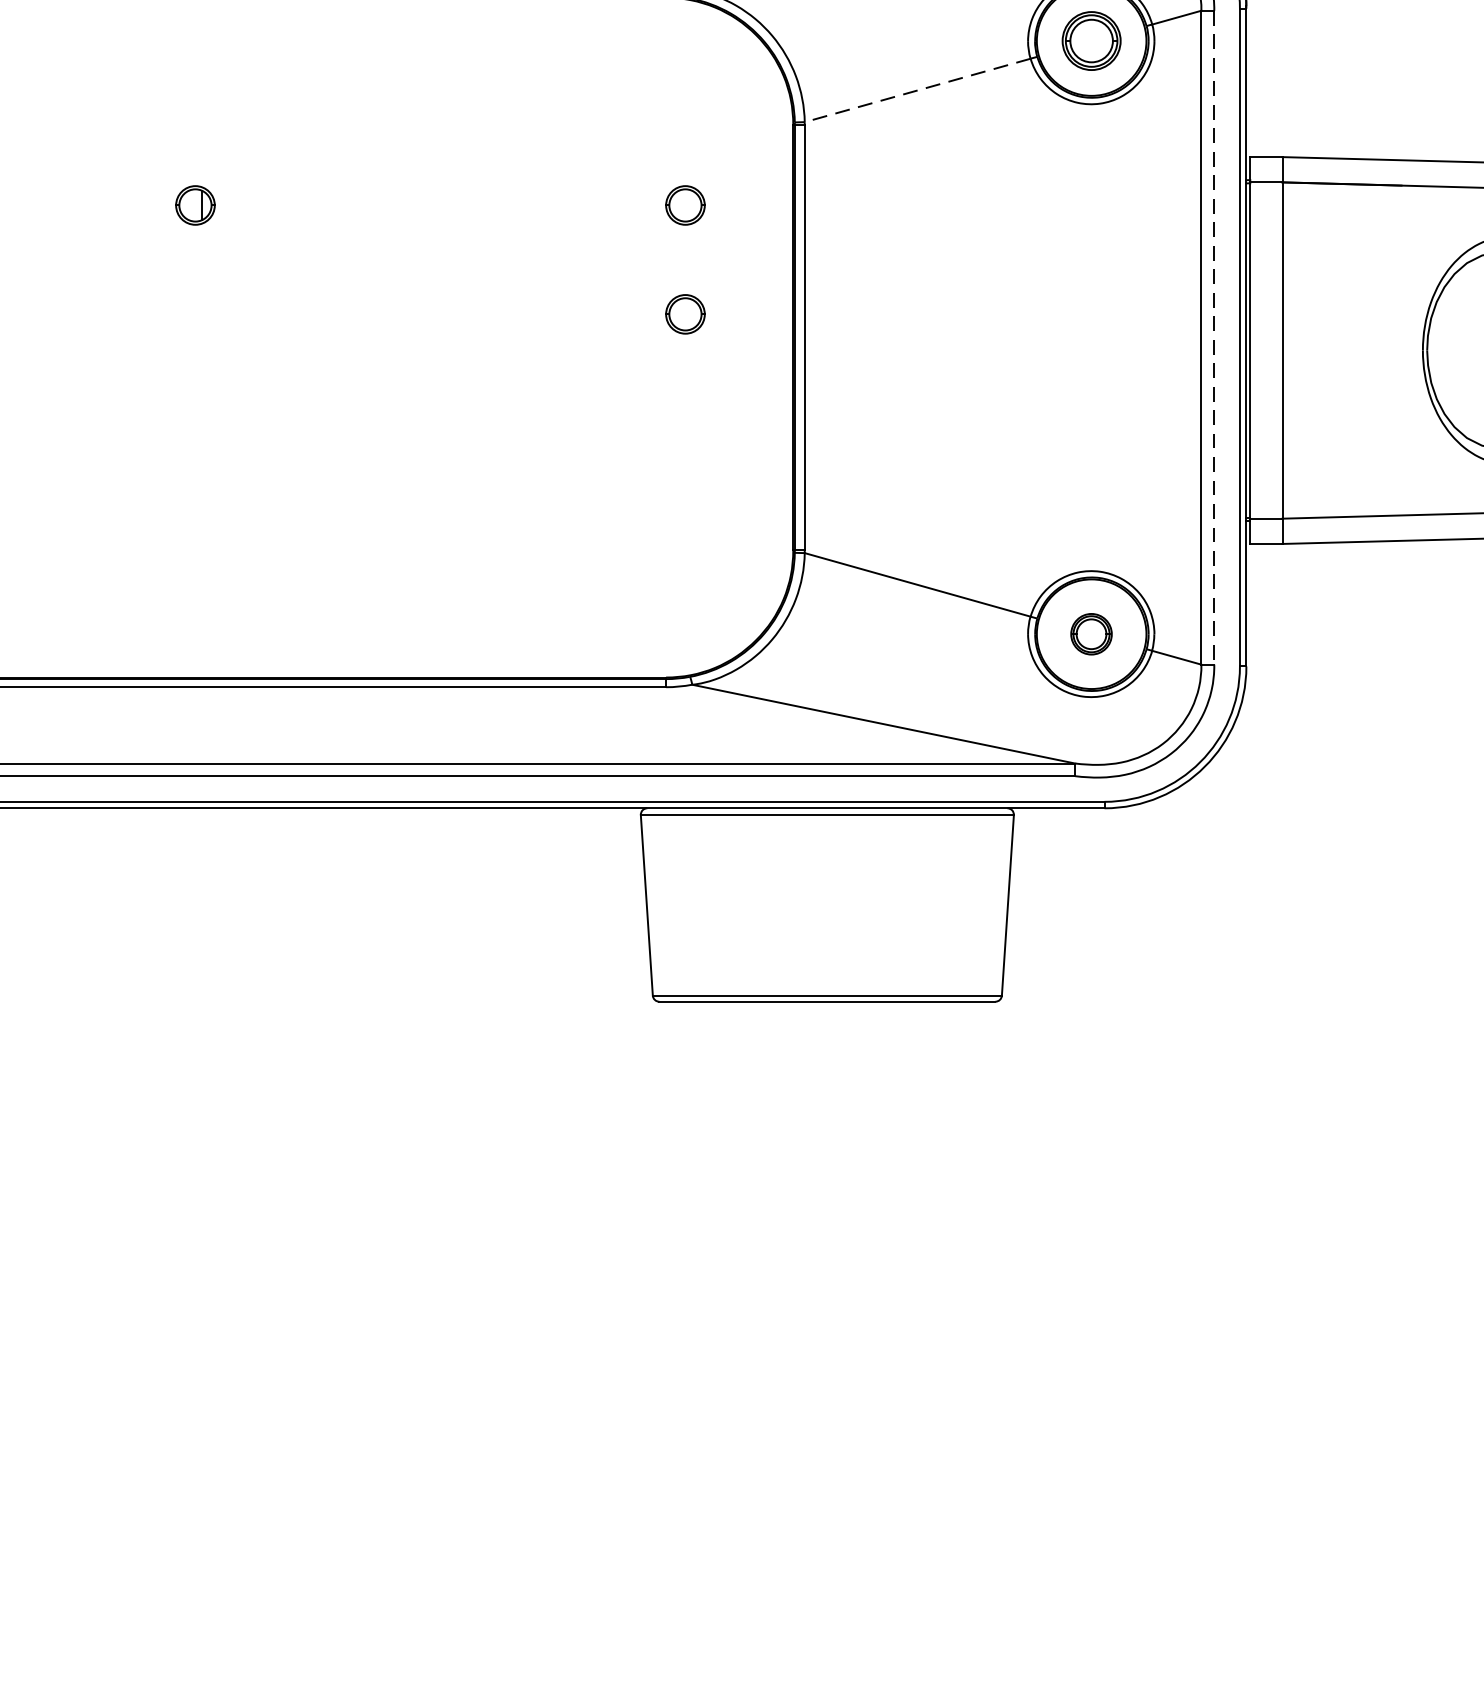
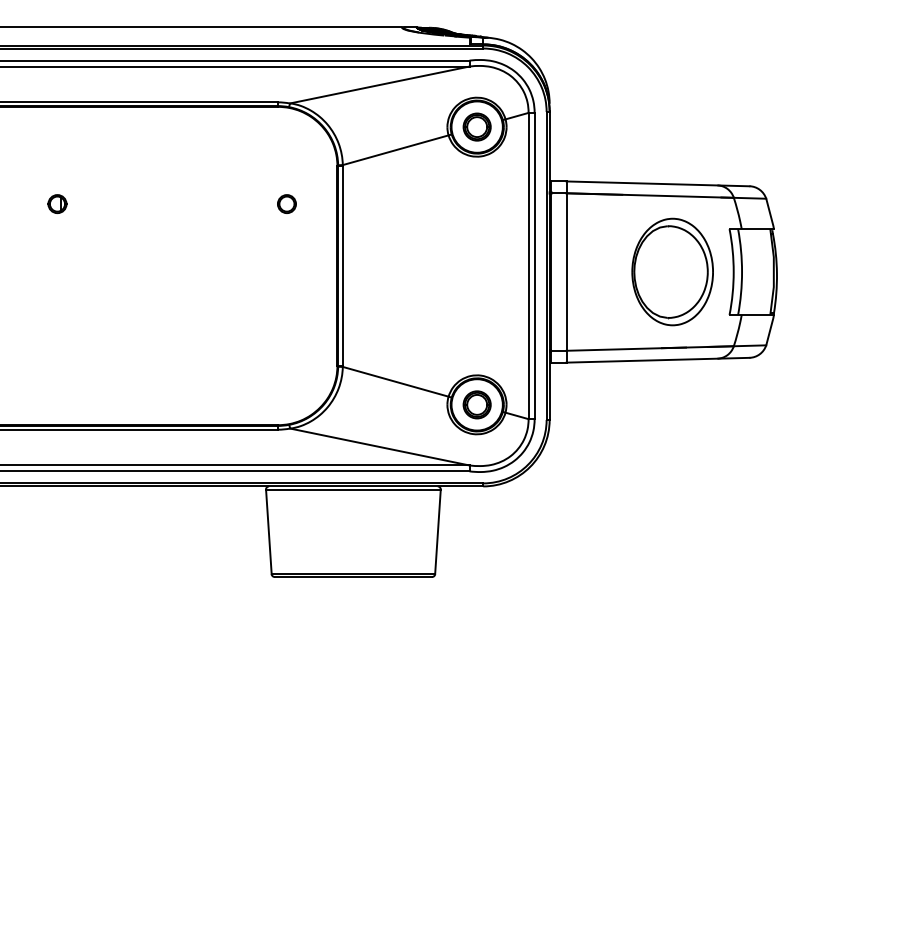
line: (917, 90) -> (395, 150), dashed -> solid
circle: (684, 313) -> (286, 254), removed
line: (1214, 338) -> (534, 266), dashed -> solid
part: (1090, 633) -> (476, 404), size x1.43

